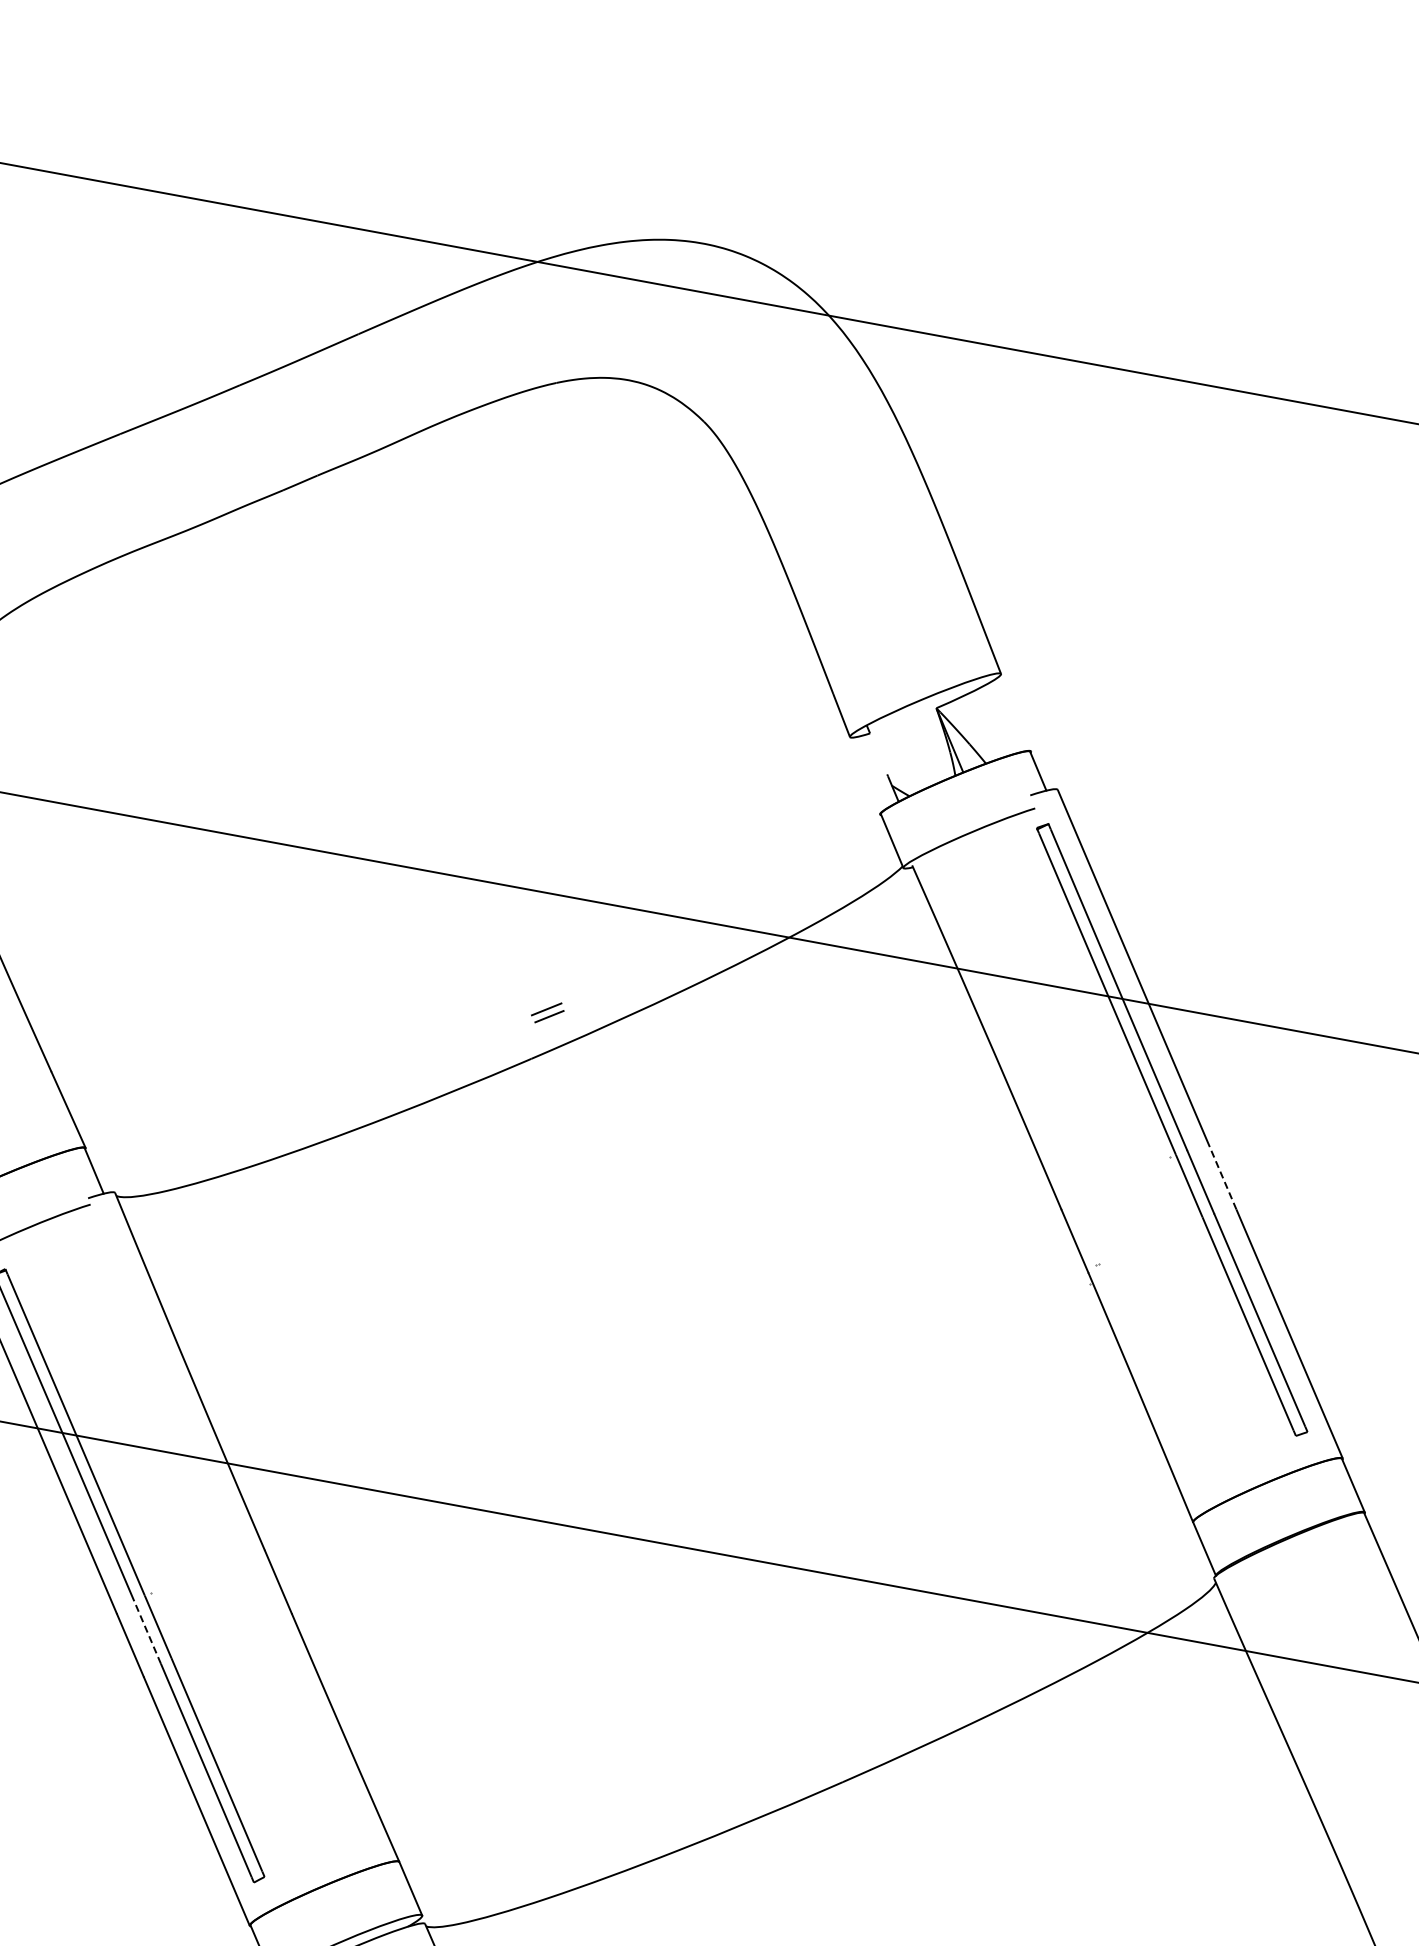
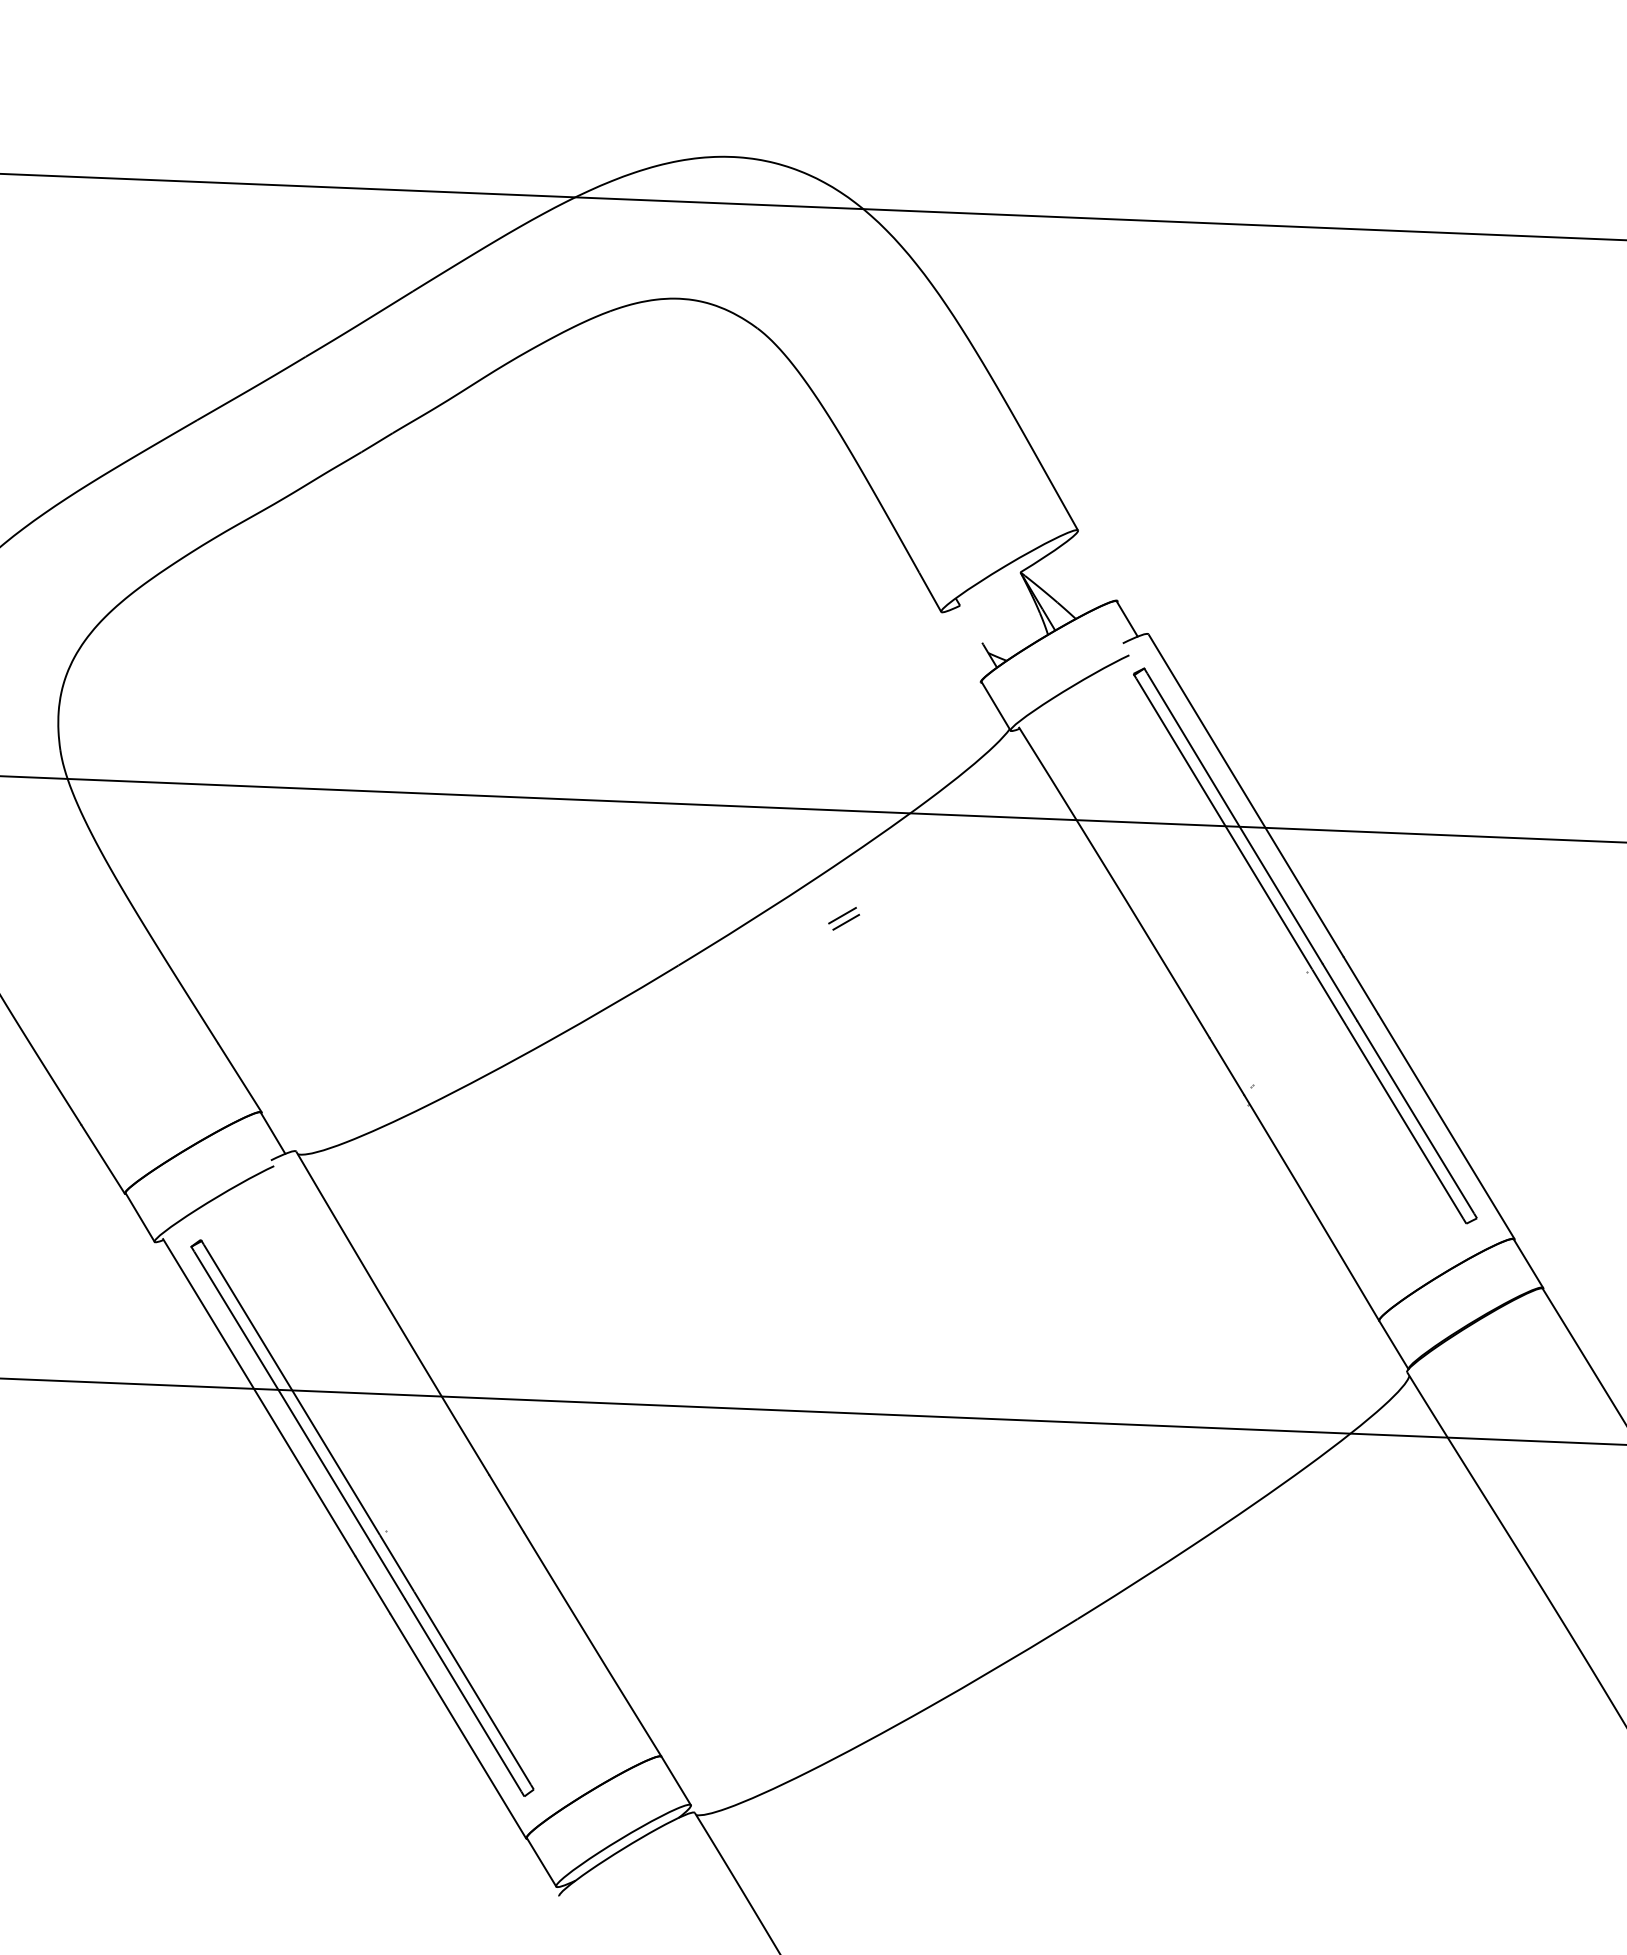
part: (547, 1012) -> (843, 918), moved
line: (1222, 1178) -> (1360, 985), dashed -> solid
line: (147, 1631) -> (387, 1569), dashed -> solid

